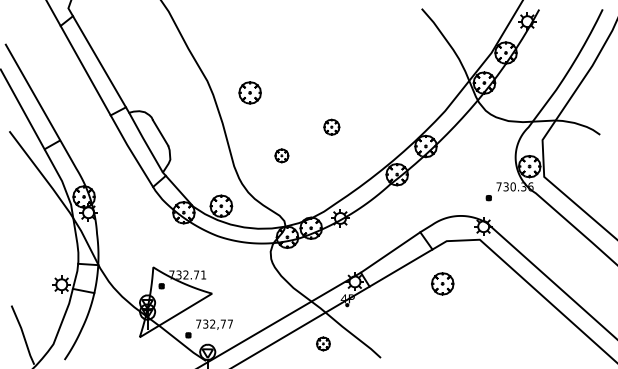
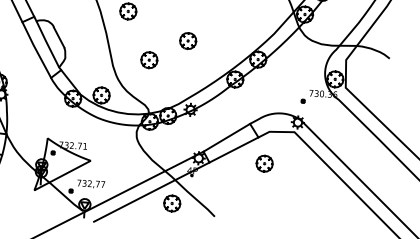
part: (331, 126) -> (188, 40), size x1.43
part: (281, 155) -> (149, 59), size x1.67
part: (323, 343) -> (172, 203), size x1.67

